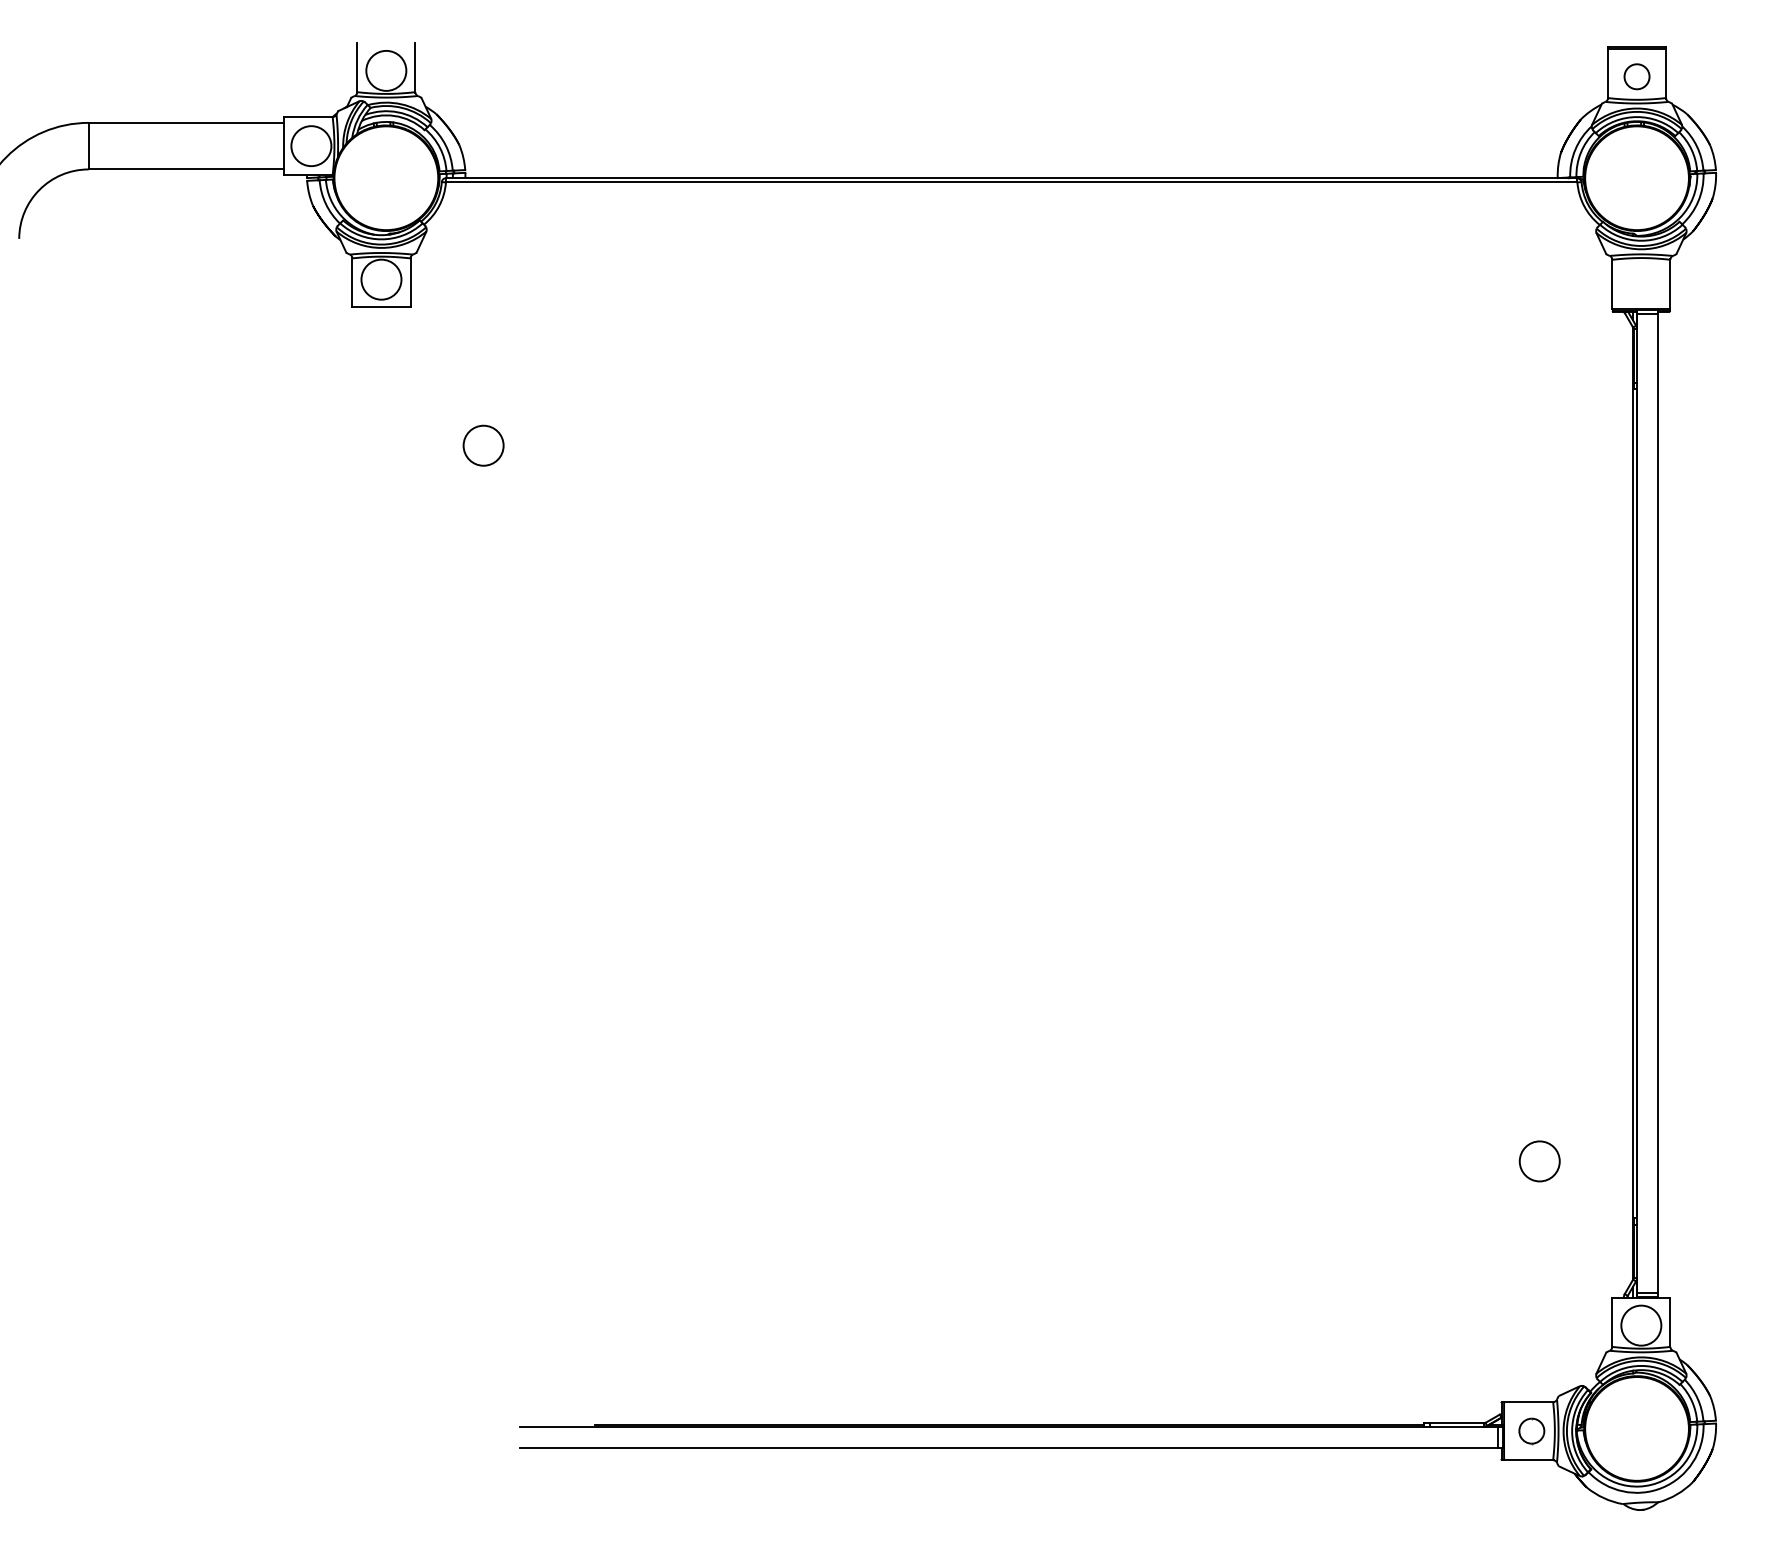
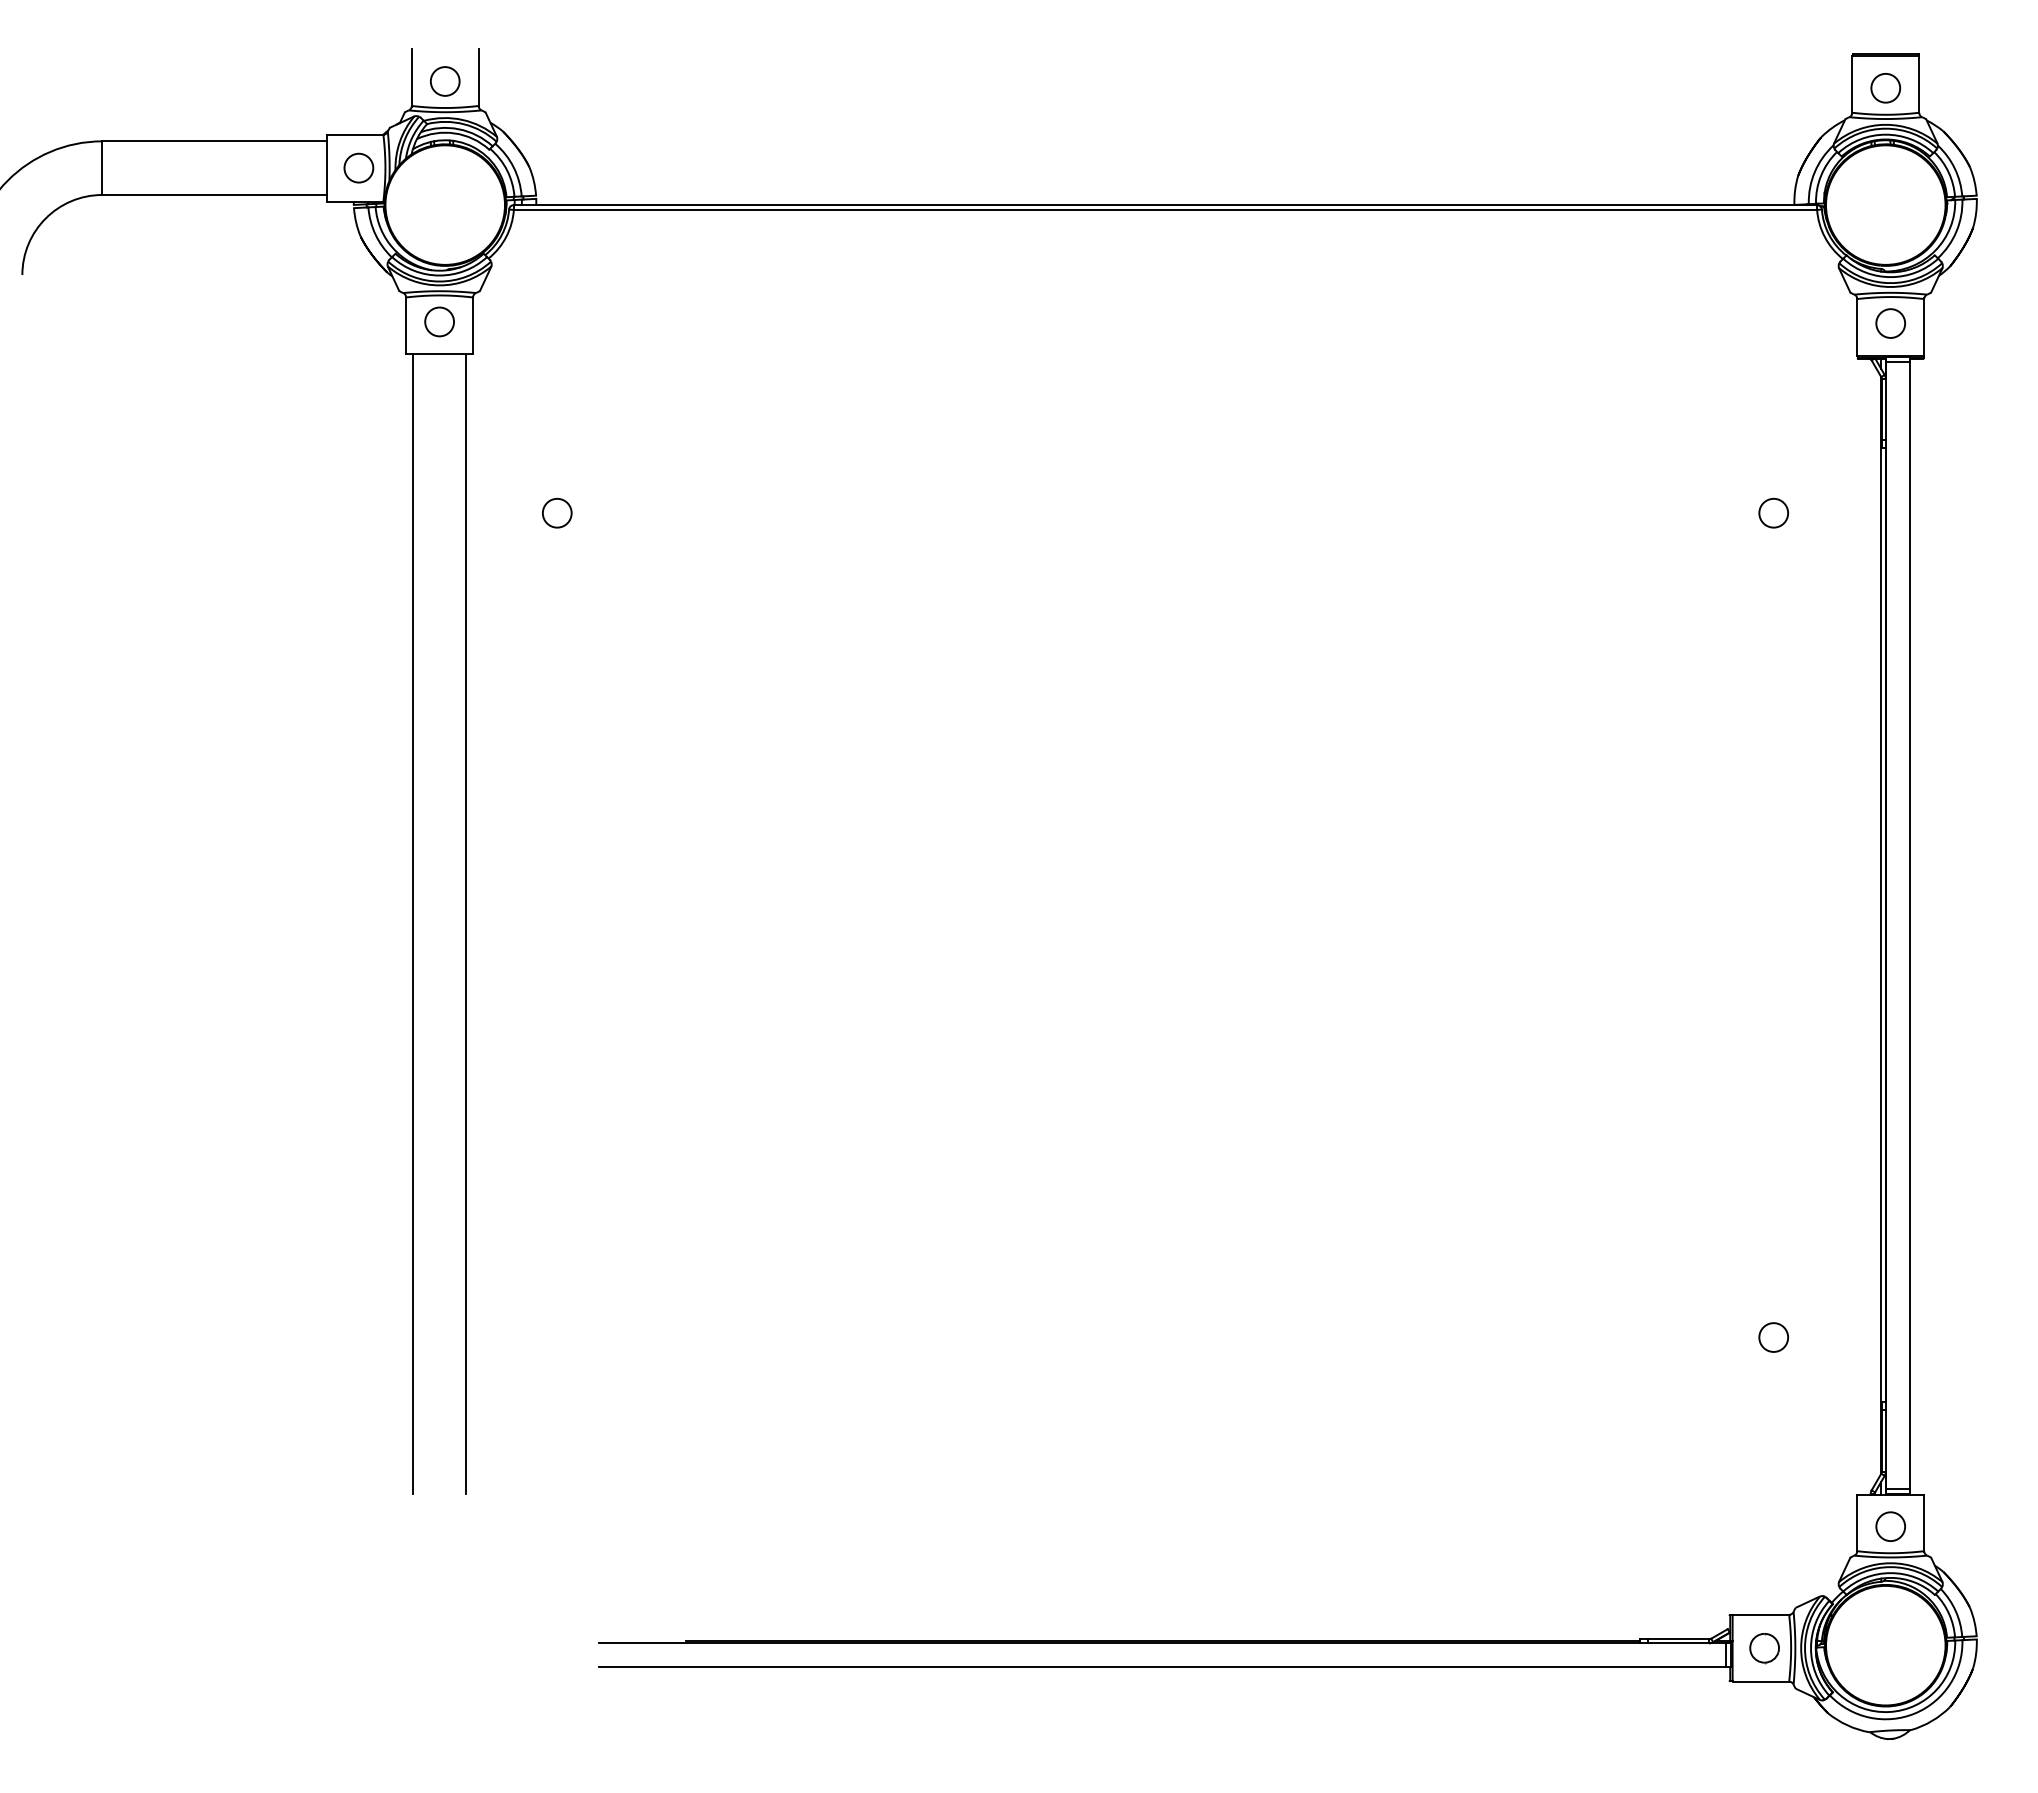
circle: (385, 70) -> (444, 81), size x0.62
circle: (311, 145) -> (358, 167), size x0.62
circle: (381, 279) -> (439, 321), size x0.62
circle: (1641, 281) -> (1890, 323), added
circle: (482, 445) -> (556, 512), size x0.62
circle: (1539, 445) -> (1773, 512), added
line: (357, 801) -> (412, 923), added
line: (404, 801) -> (466, 923), added
circle: (1539, 1161) -> (1773, 1337), size x0.62
circle: (1641, 1325) -> (1890, 1526), size x0.62

